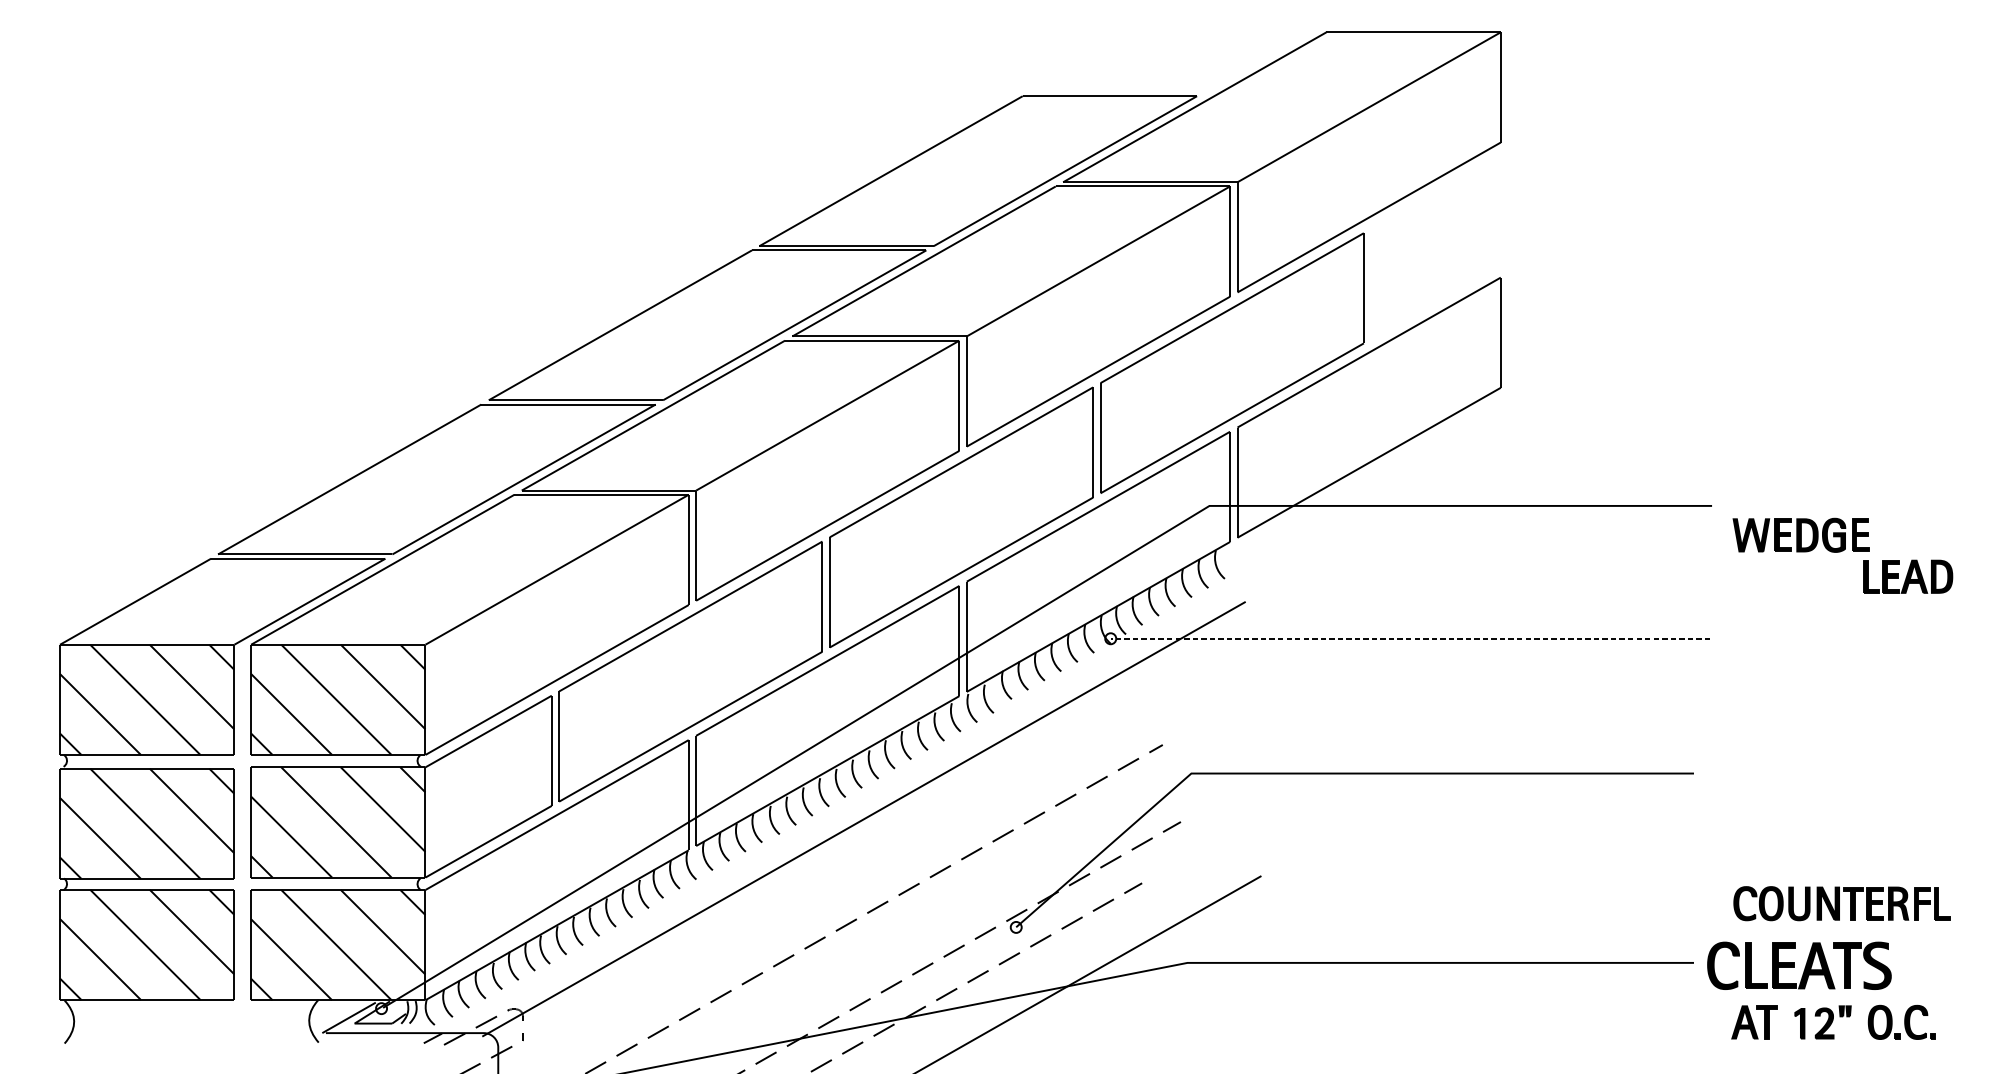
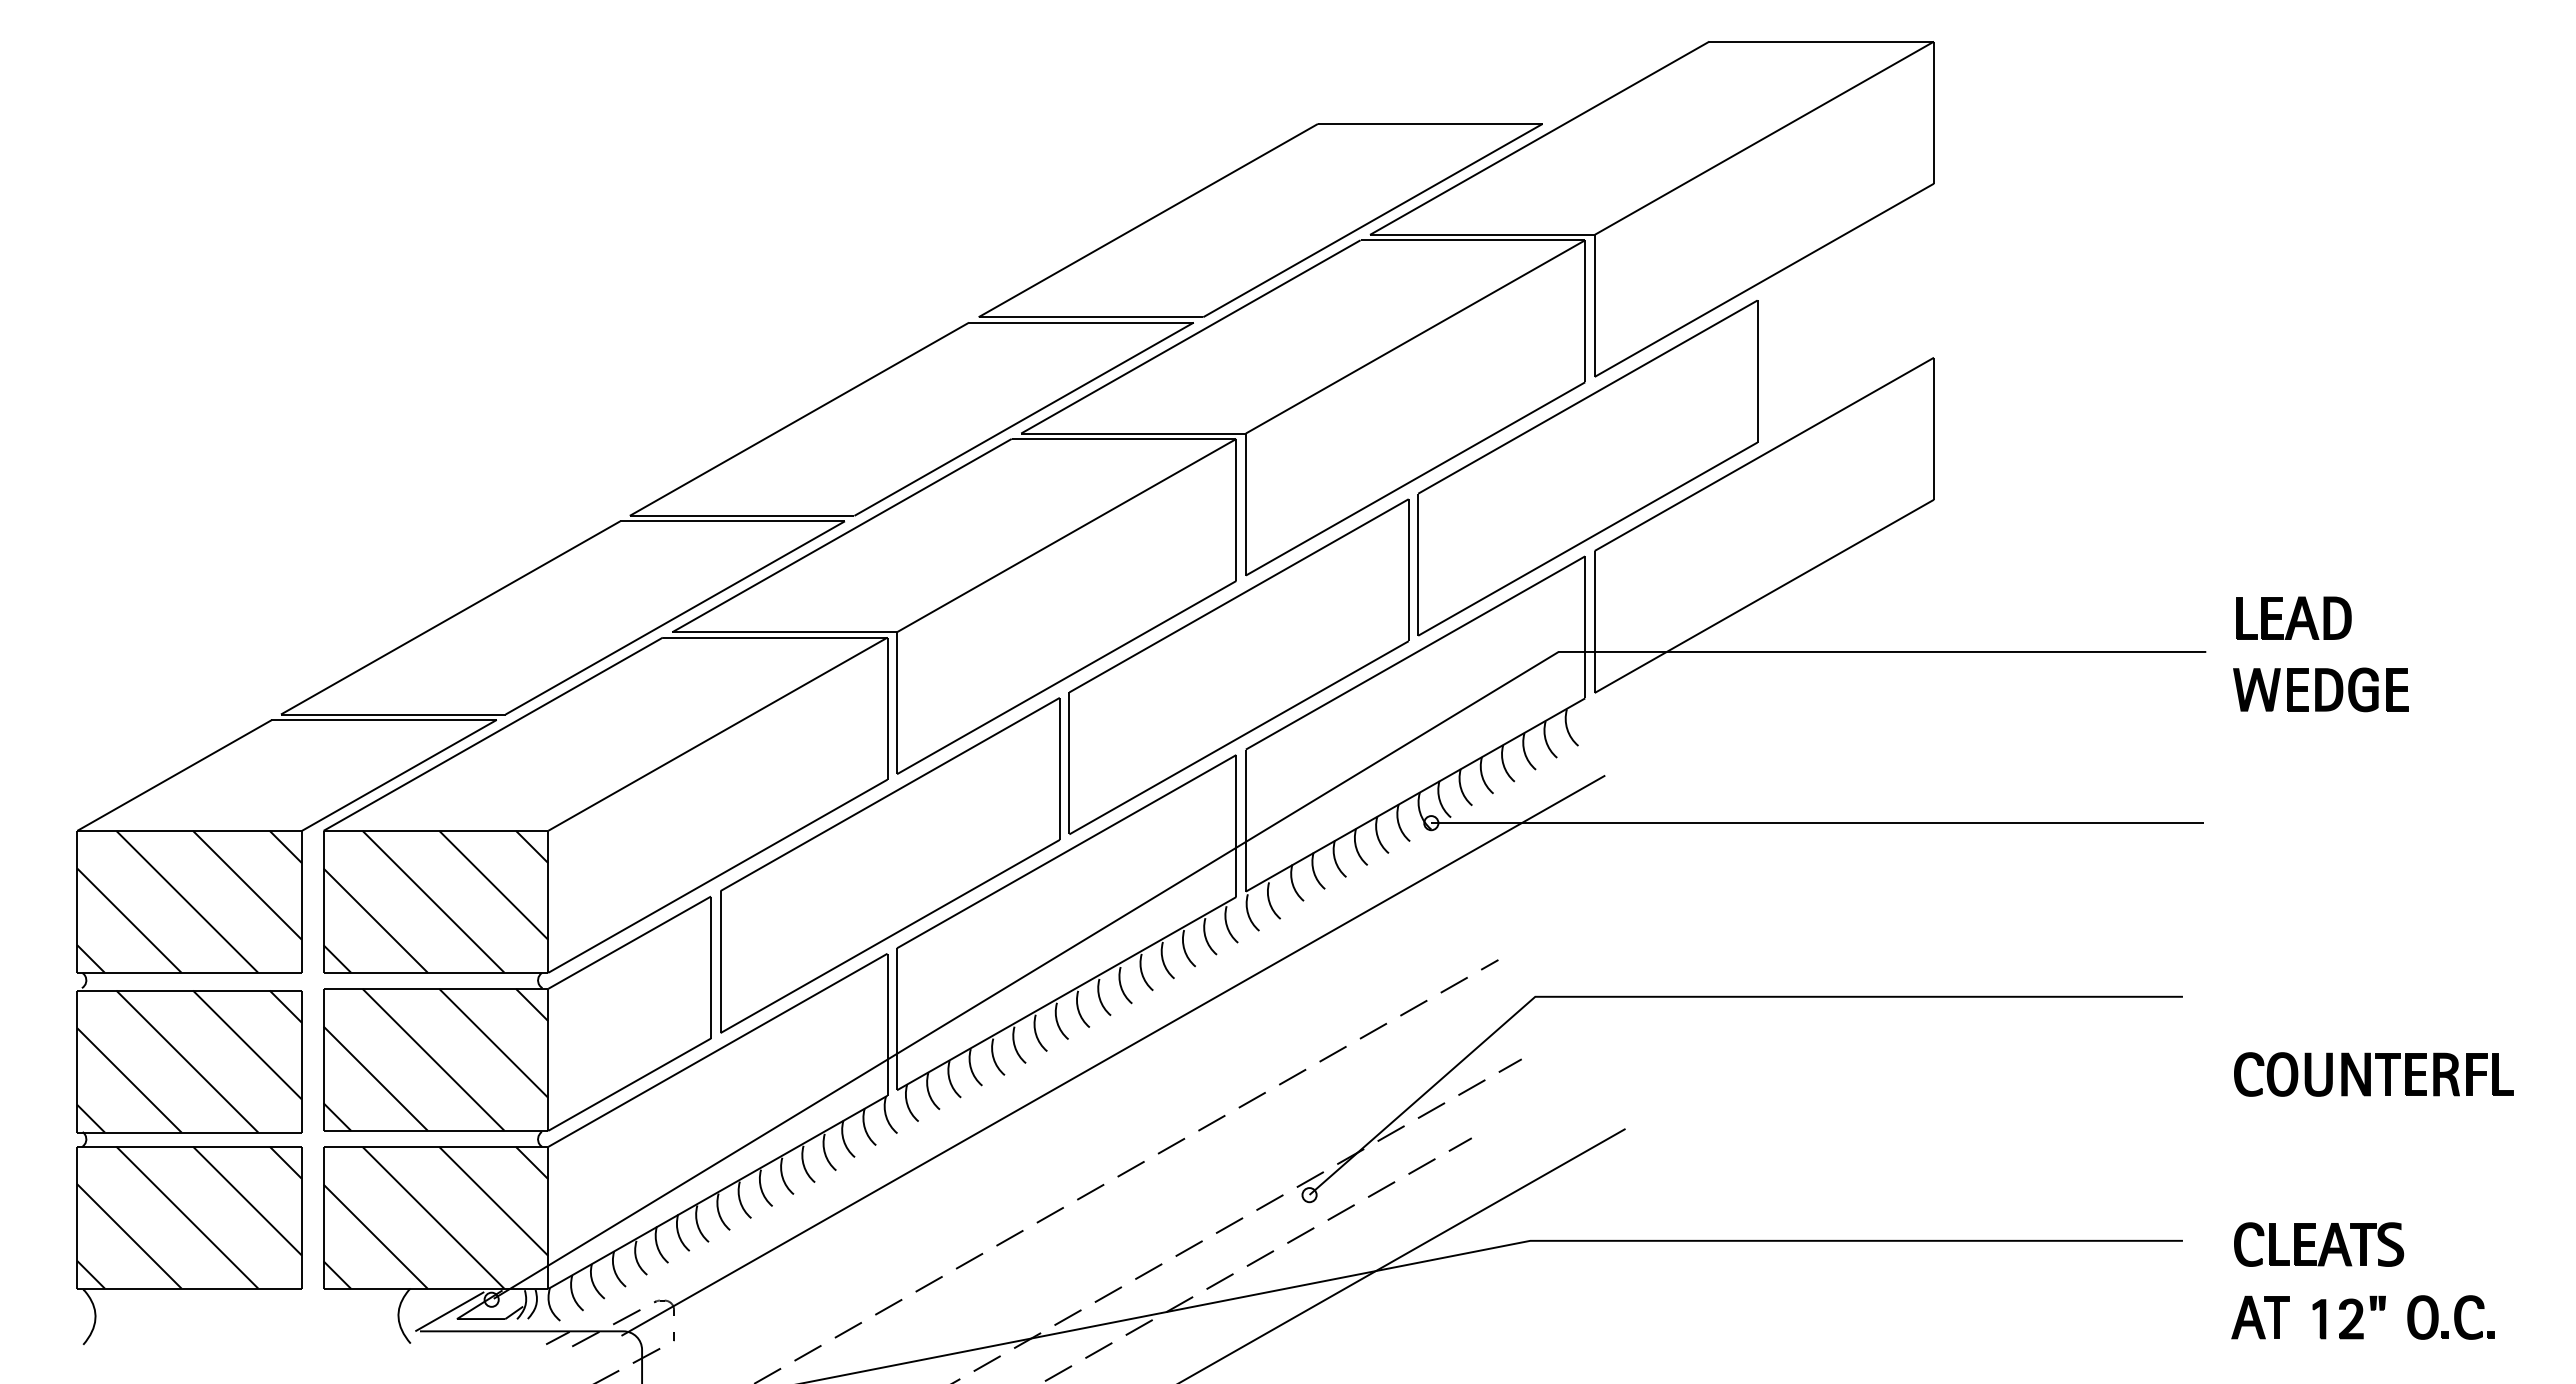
part: (1907, 576) -> (2293, 617), moved
line: (1410, 639) -> (1817, 823), dashed -> solid
part: (1841, 903) -> (2373, 1074), moved
part: (1799, 965) -> (2319, 1244), size x0.71

